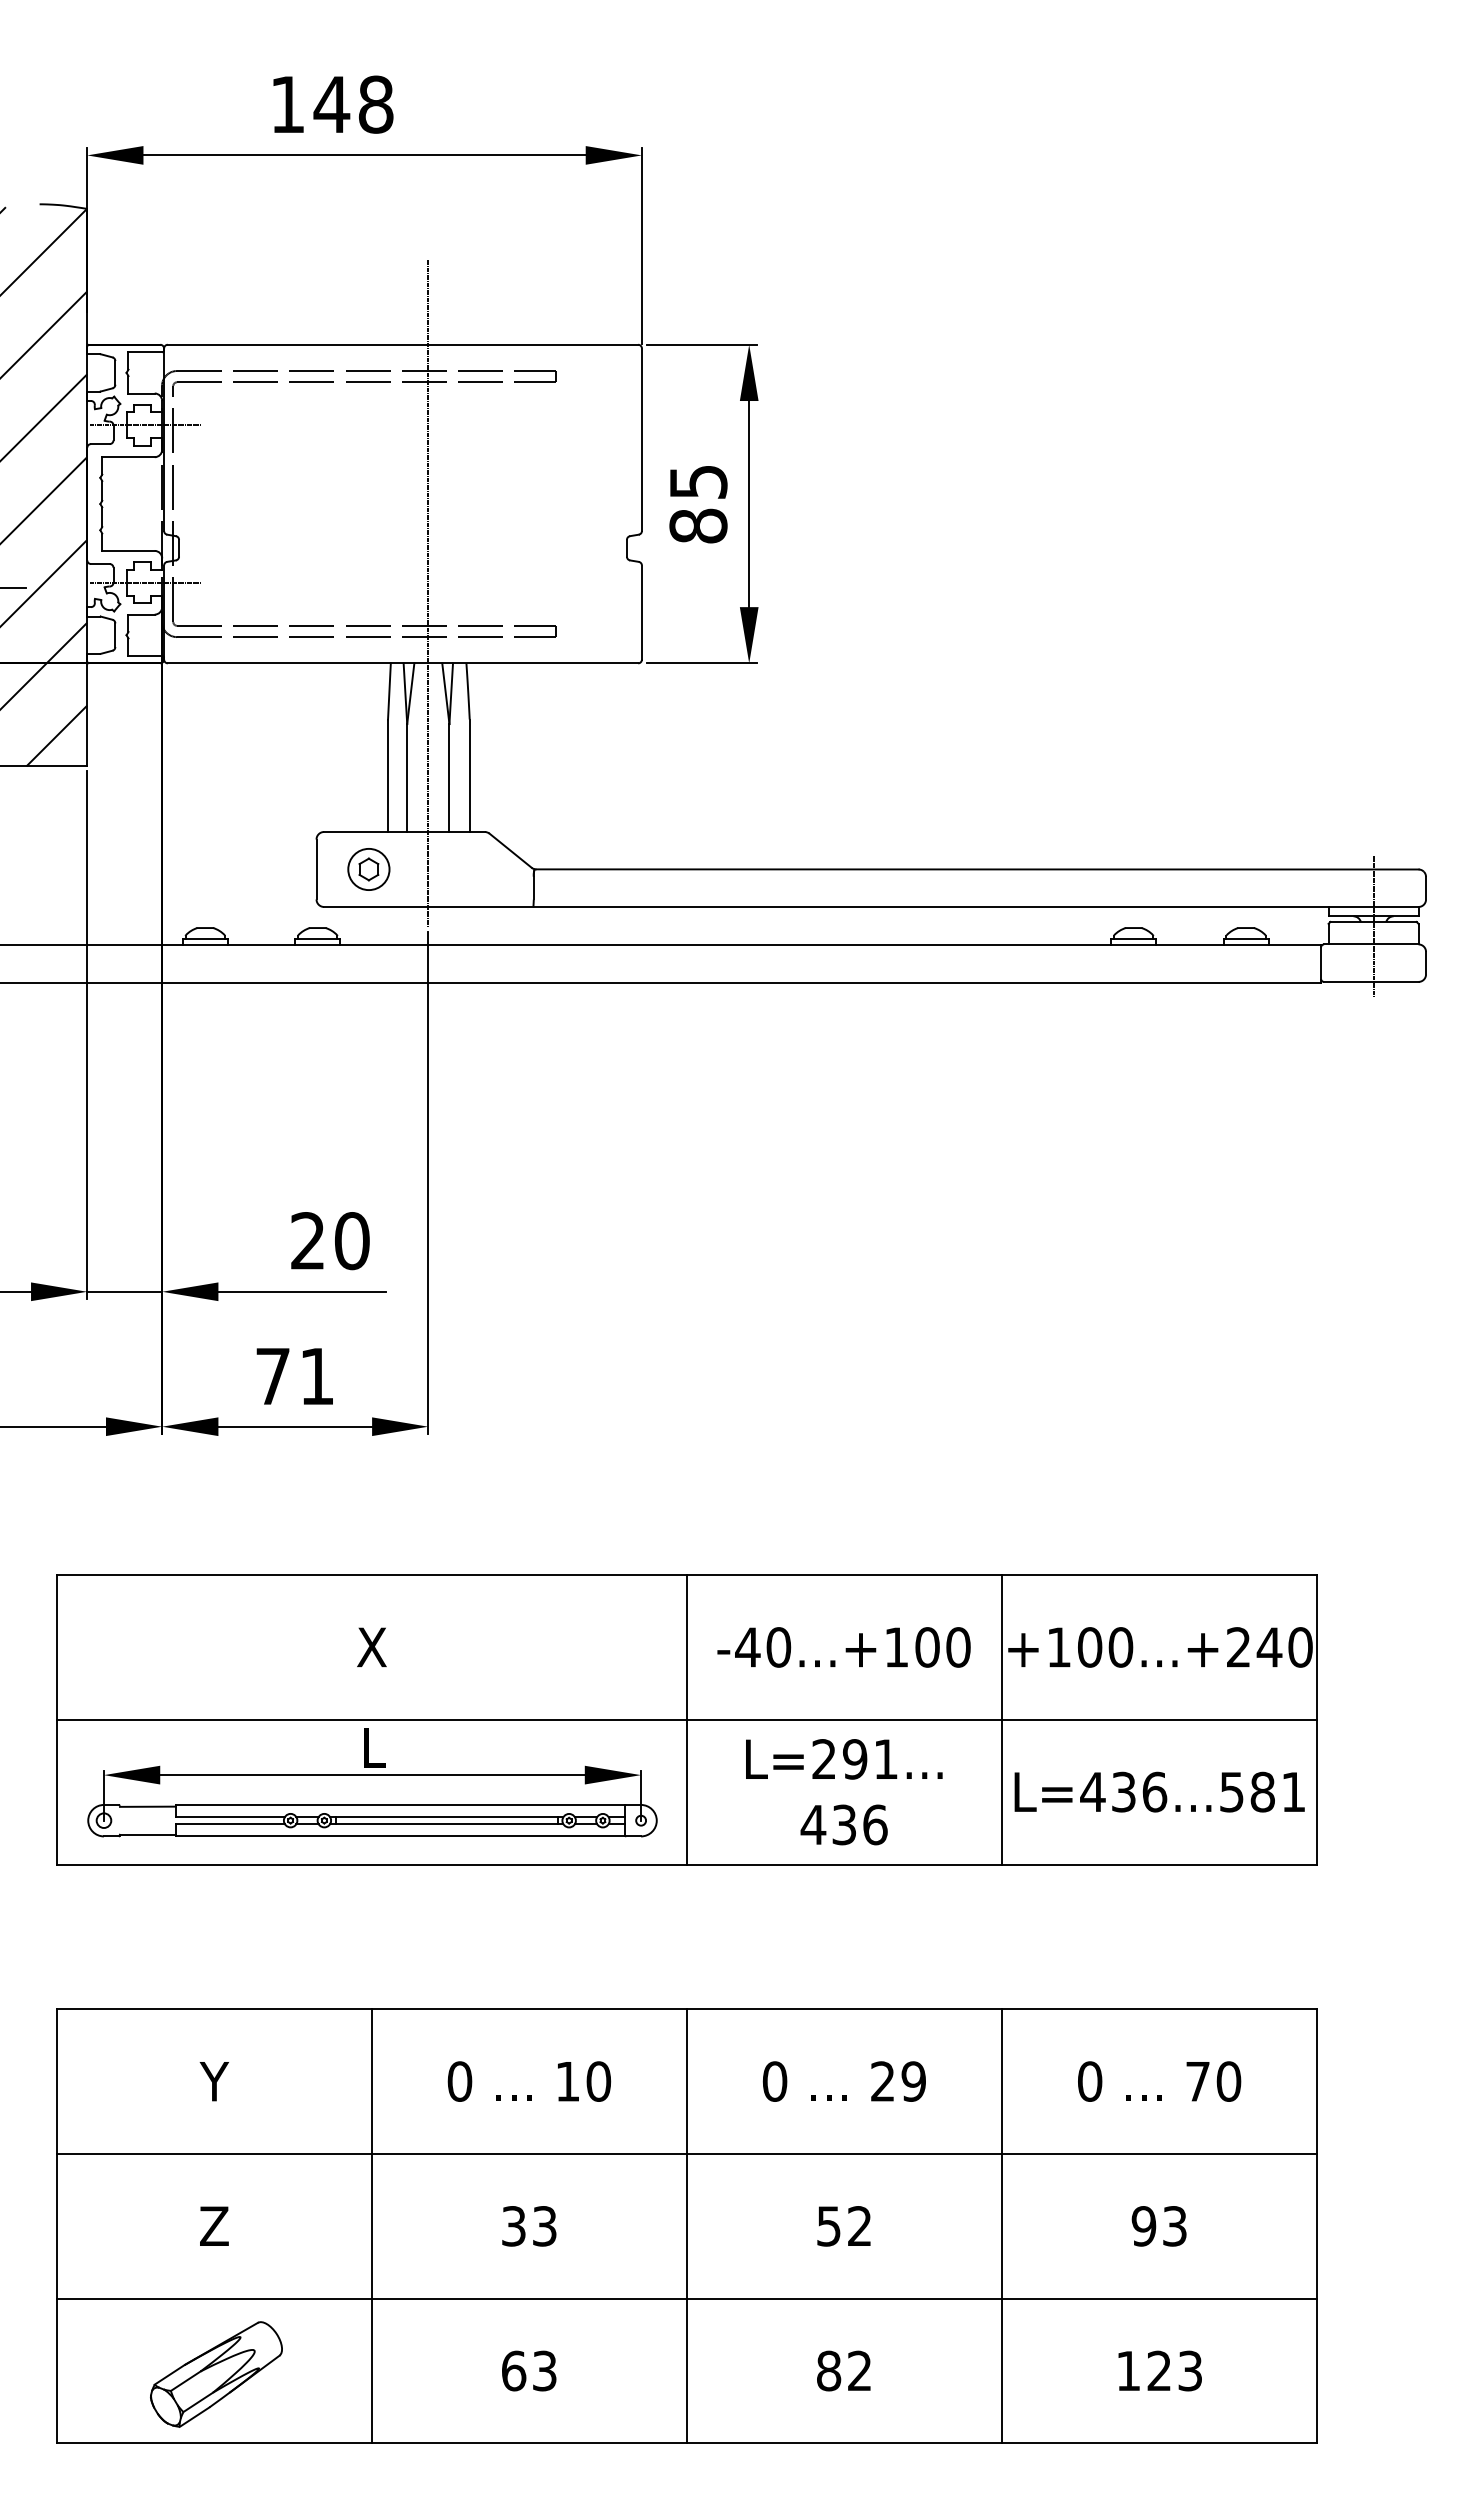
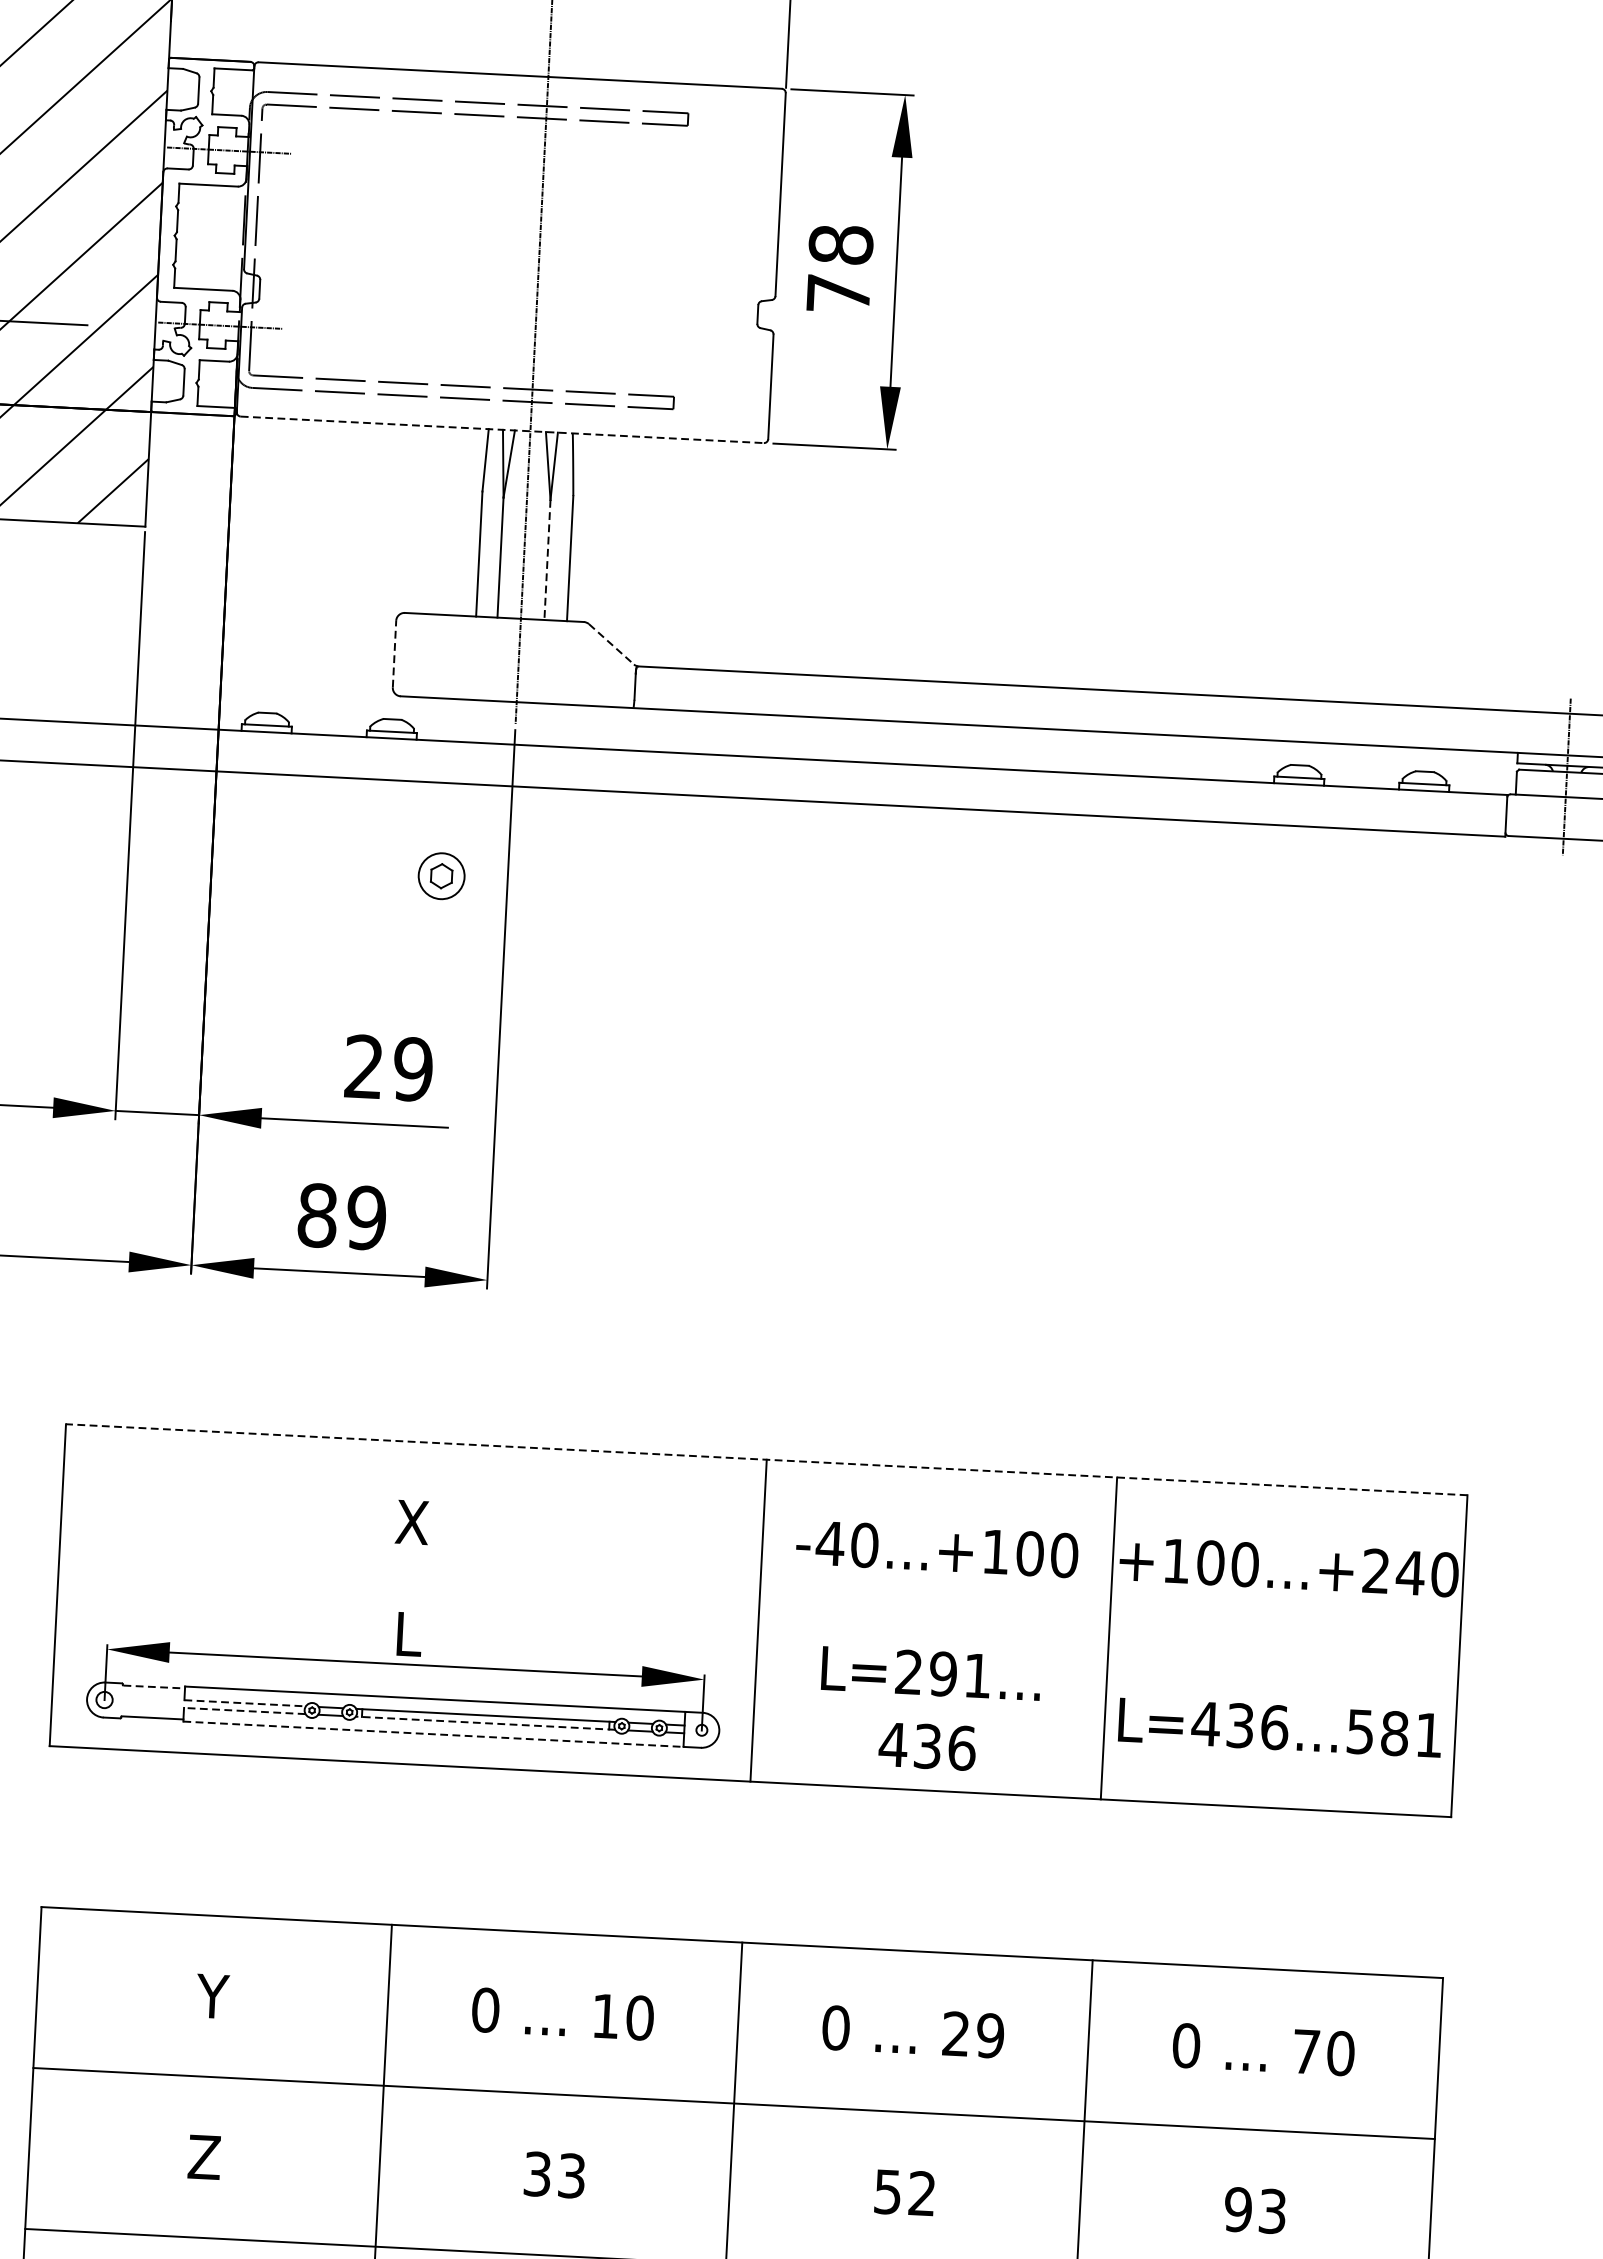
text: (698, 503) -> (839, 268), 85 -> 78
line: (403, 663) -> (502, 430), solid -> dashed
line: (449, 778) -> (547, 560), solid -> dashed
line: (511, 851) -> (612, 645), solid -> dashed
line: (316, 869) -> (394, 654), solid -> dashed
part: (368, 869) -> (441, 876), moved
text: (351, 1241) -> (412, 1069), 20 -> 29
text: (294, 1376) -> (341, 1216), 71 -> 89
line: (686, 1575) -> (766, 1460), solid -> dashed
line: (686, 1719) -> (758, 1620), removed
line: (147, 1806) -> (153, 1686), solid -> dashed
line: (230, 1817) -> (245, 1703), solid -> dashed
line: (230, 1824) -> (245, 1711), solid -> dashed
line: (446, 1824) -> (485, 1723), solid -> dashed
line: (400, 1836) -> (433, 1734), solid -> dashed

